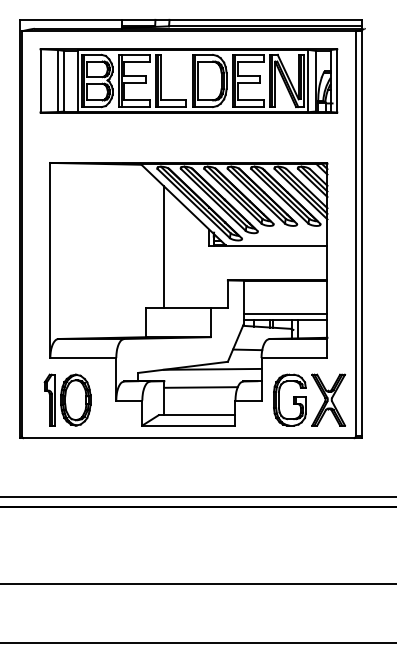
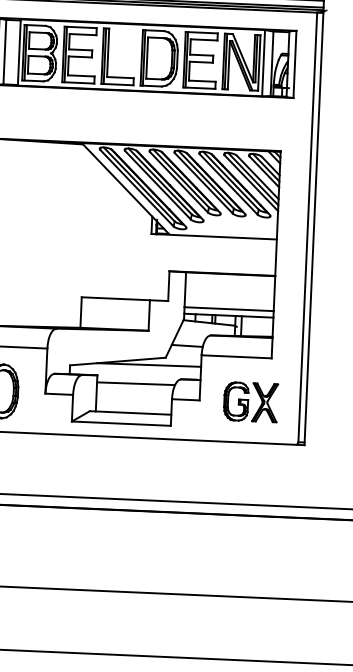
line: (164, 247) -> (103, 233), removed
part: (309, 399) -> (250, 401), size x0.7

